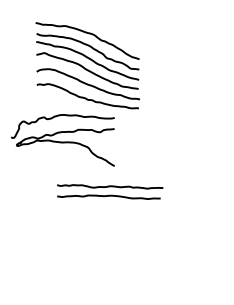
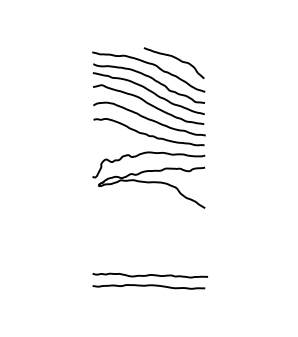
curve: (111, 28) -> (174, 58), added
part: (62, 139) -> (148, 179), moved
part: (109, 191) -> (149, 280), moved

